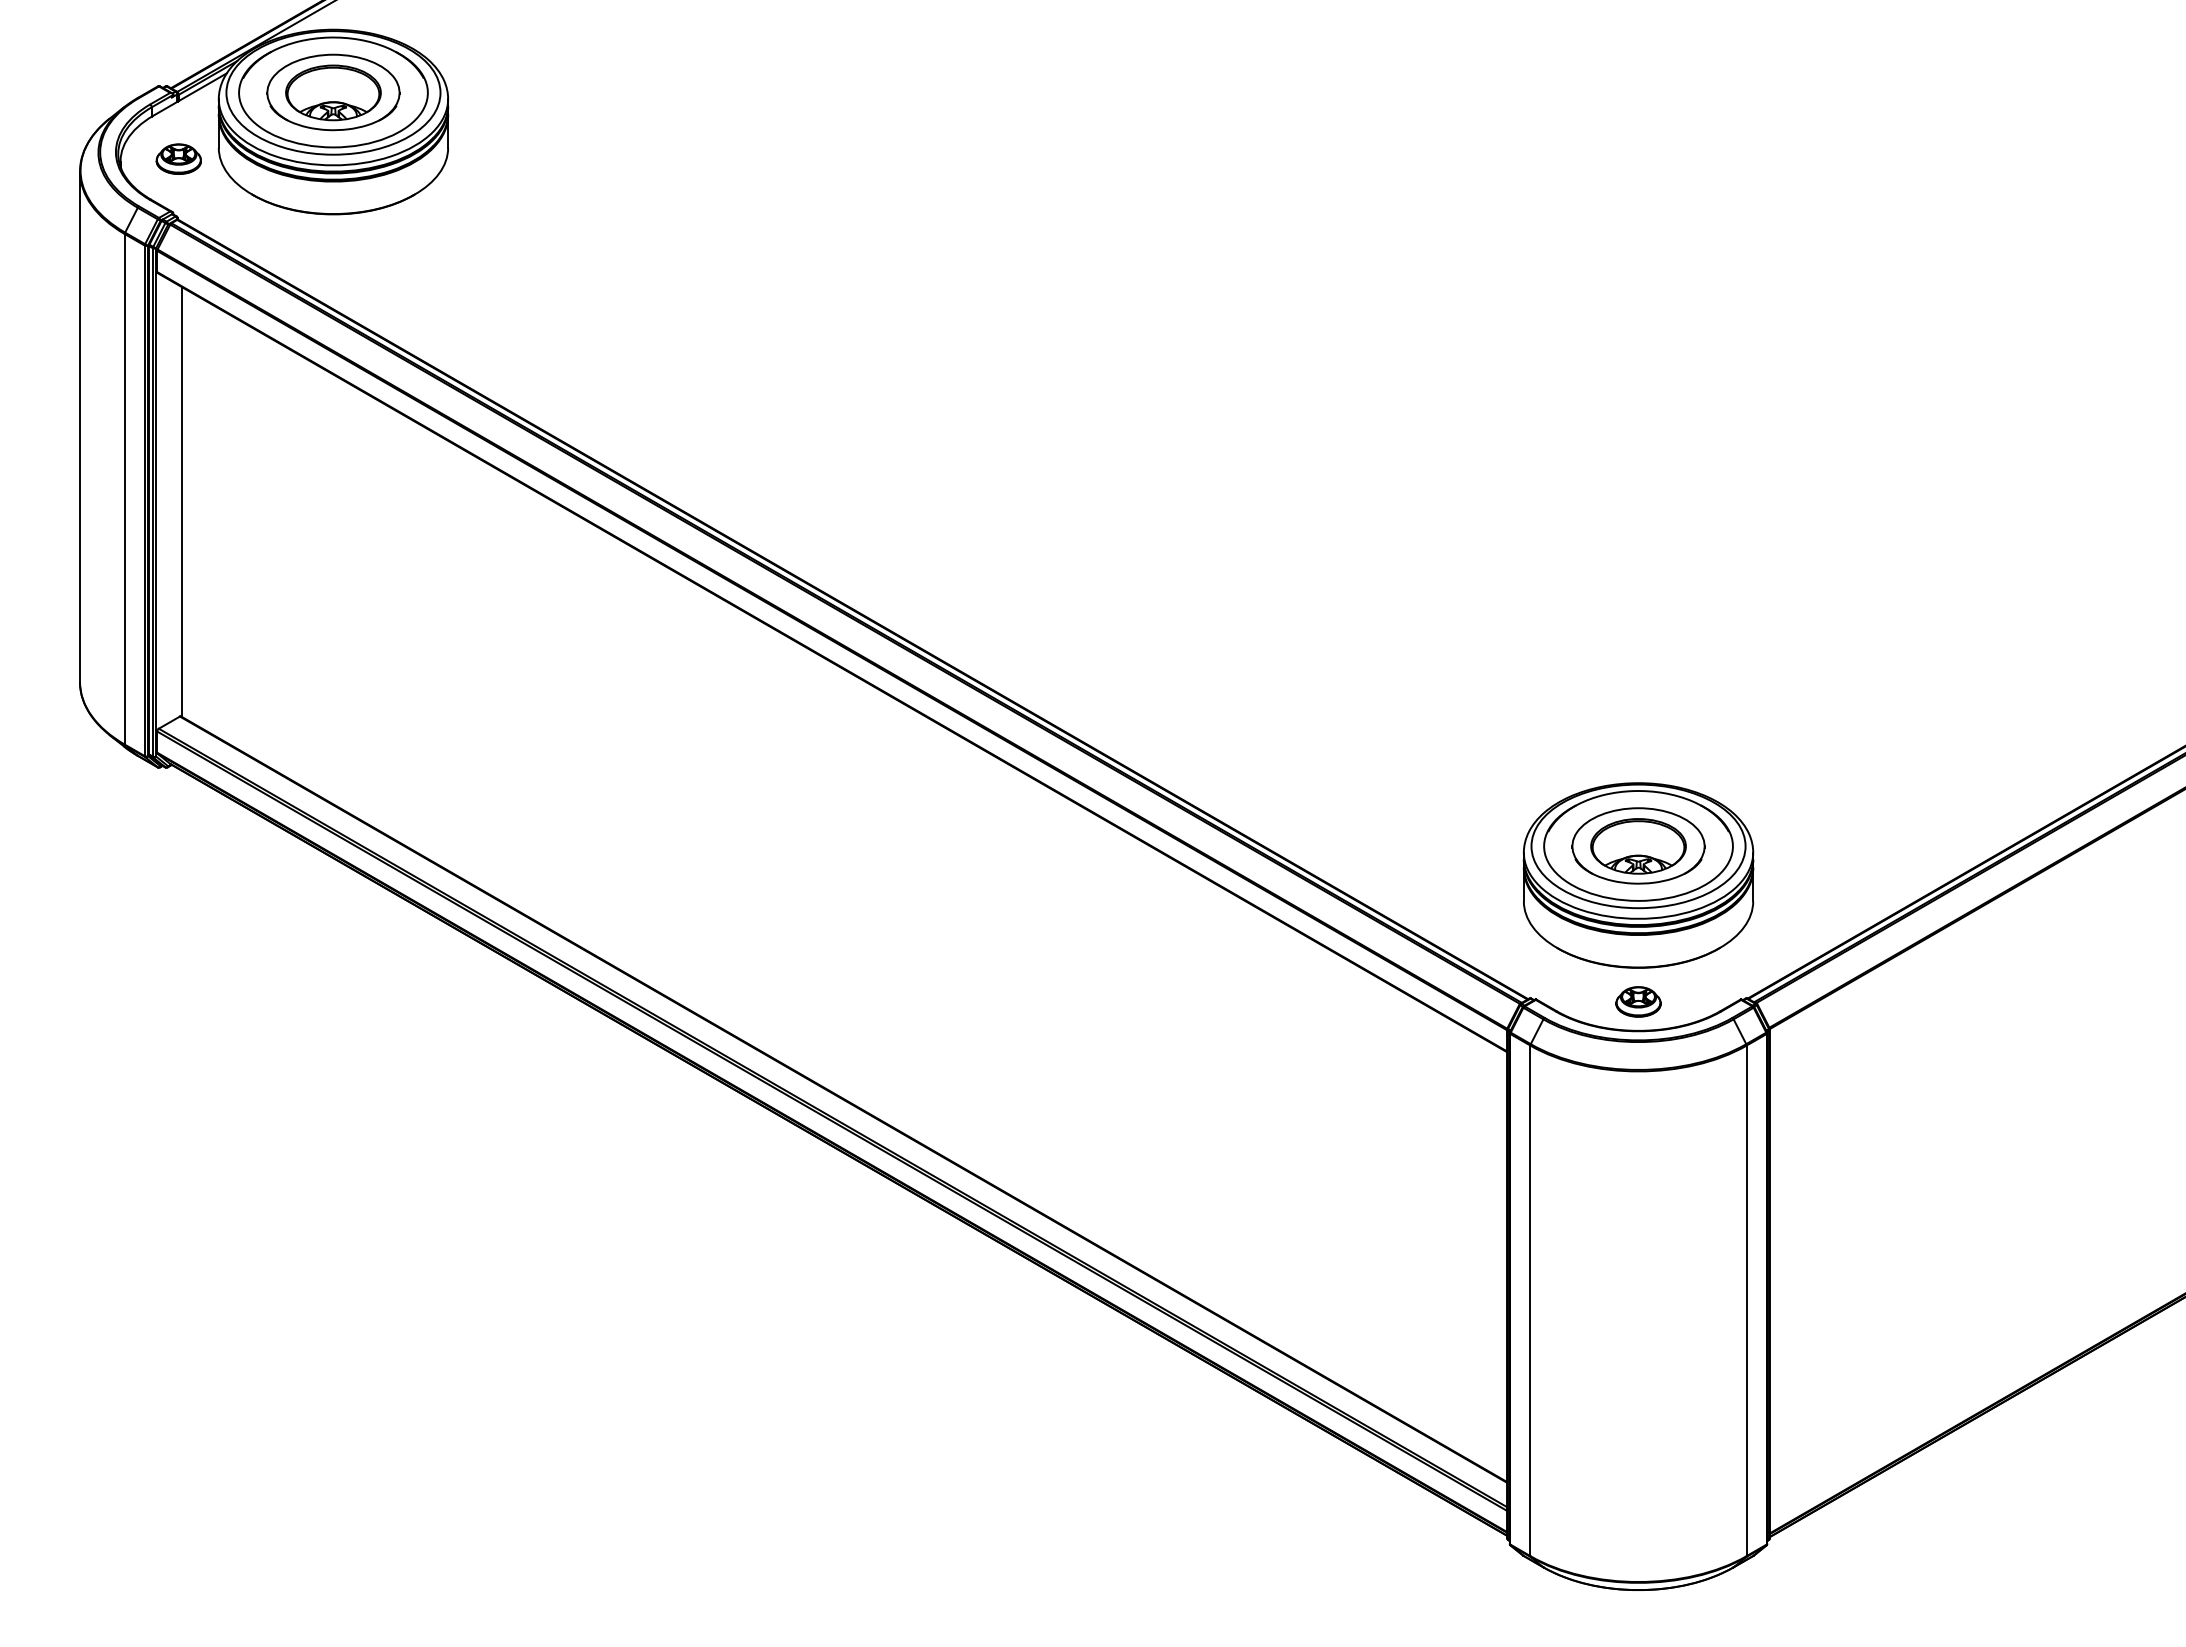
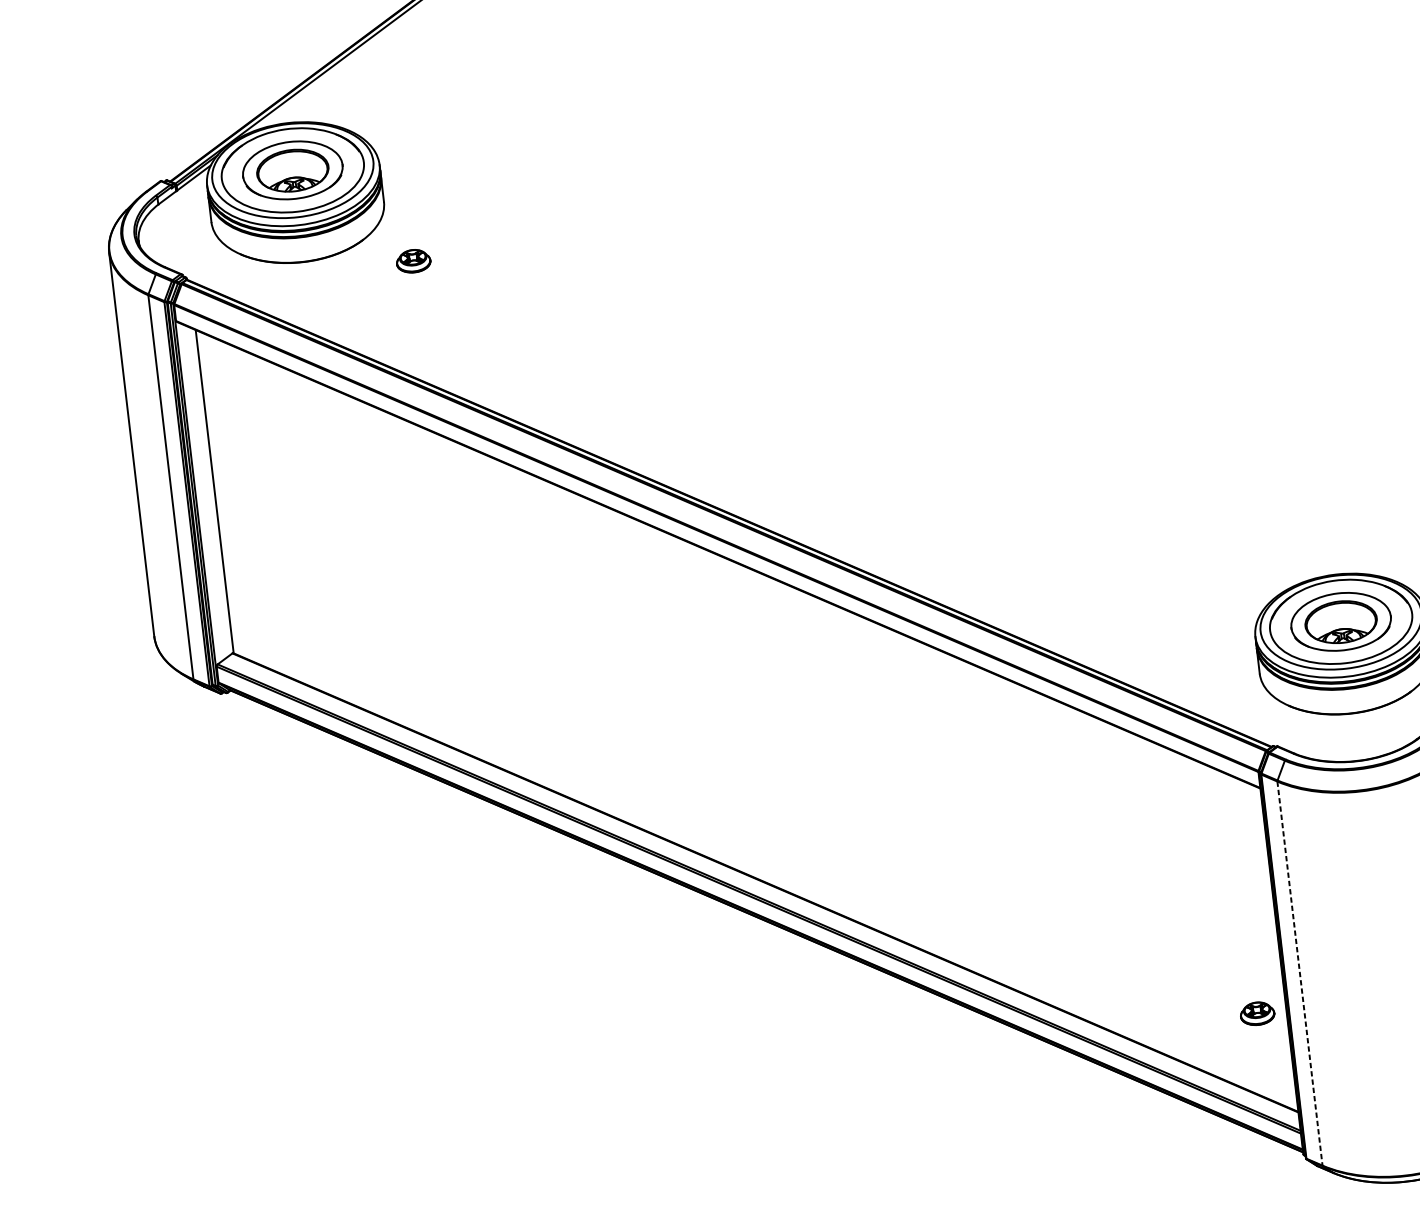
part: (178, 158) -> (413, 260), moved
part: (1638, 1001) -> (1257, 1013), moved
line: (1530, 1301) -> (1300, 974), solid -> dashed

